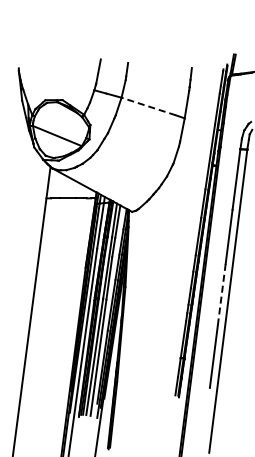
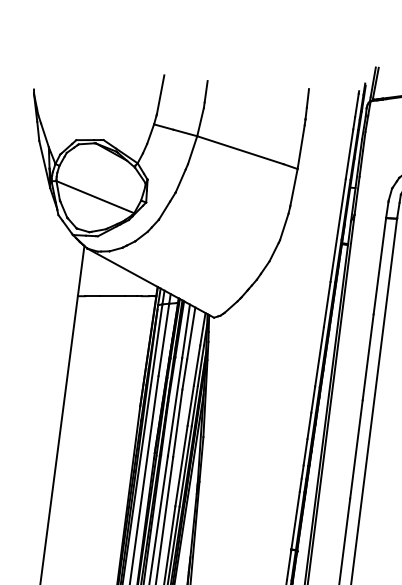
line: (148, 106) -> (240, 150), dashed -> solid
line: (221, 295) -> (356, 450), dashed -> solid

